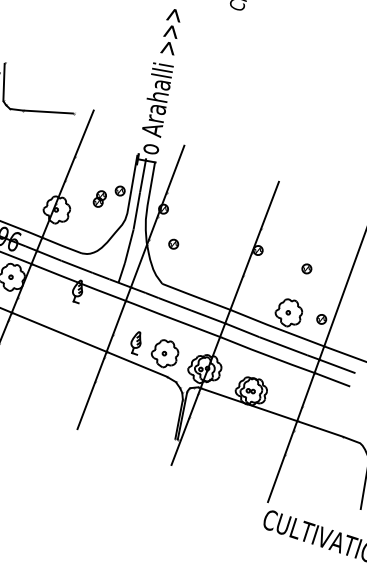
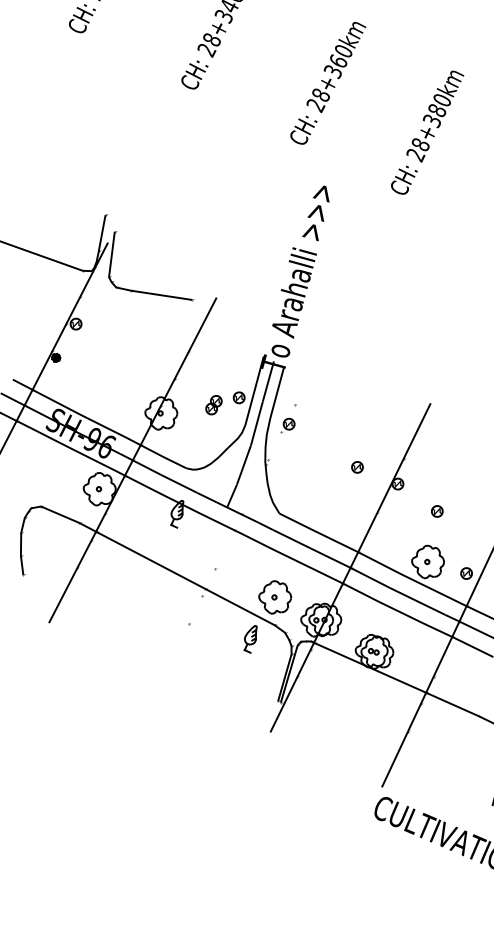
part: (173, 244) -> (357, 467), moved
part: (307, 268) -> (437, 511), moved
line: (130, 287) -> (241, 514), removed
part: (136, 343) -> (250, 639), moved

